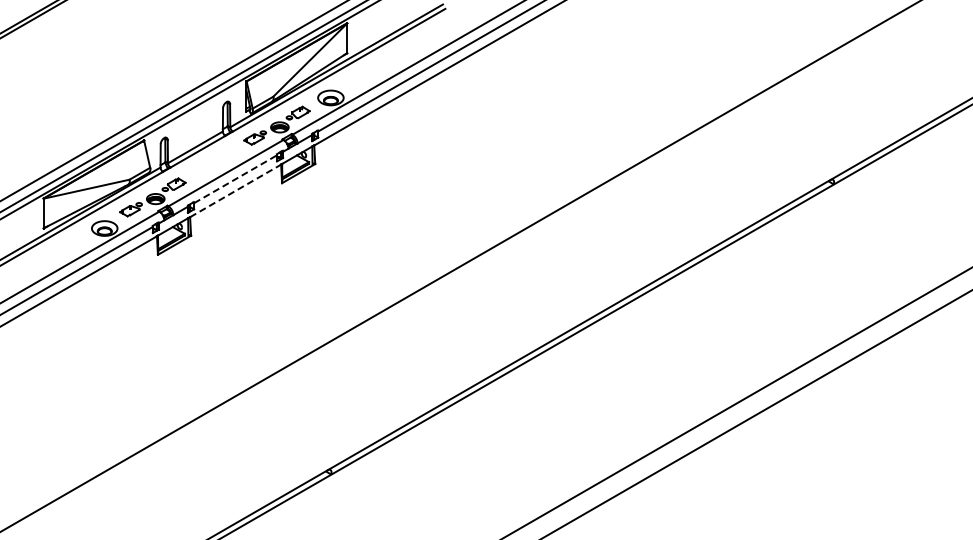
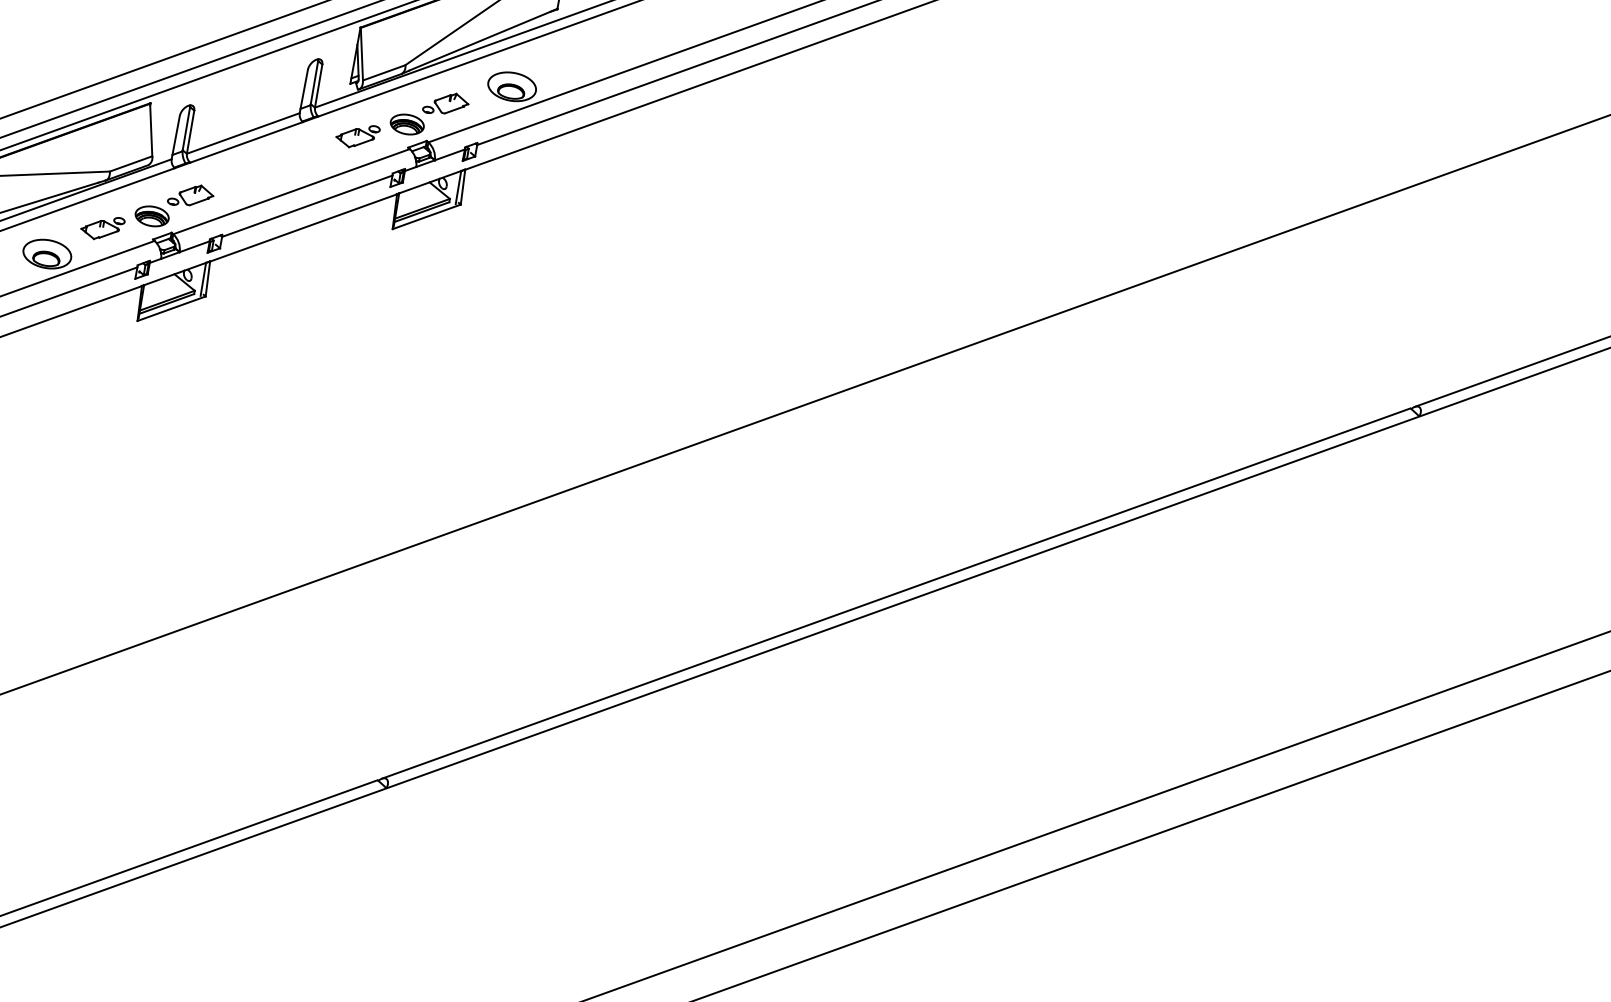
line: (235, 179) -> (307, 206), dashed -> solid
line: (235, 190) -> (303, 227), dashed -> solid

